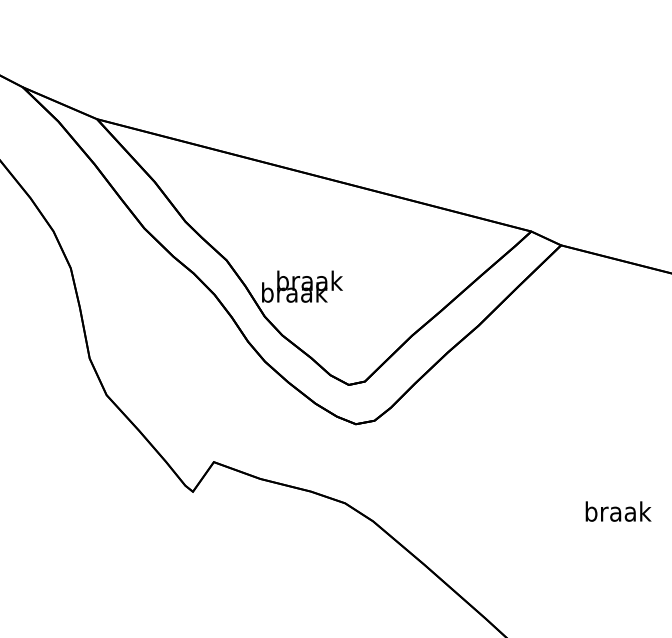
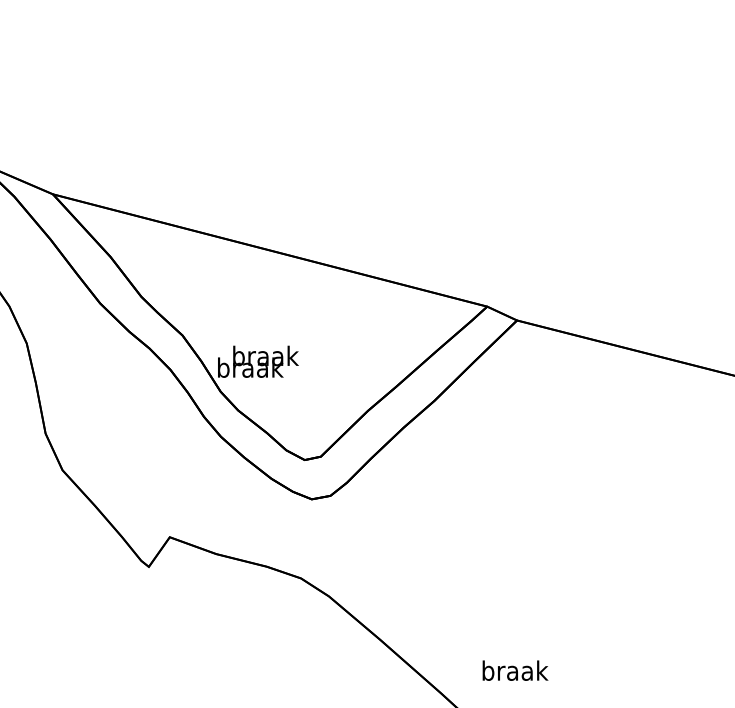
text: (618, 511) -> (515, 670), moved

